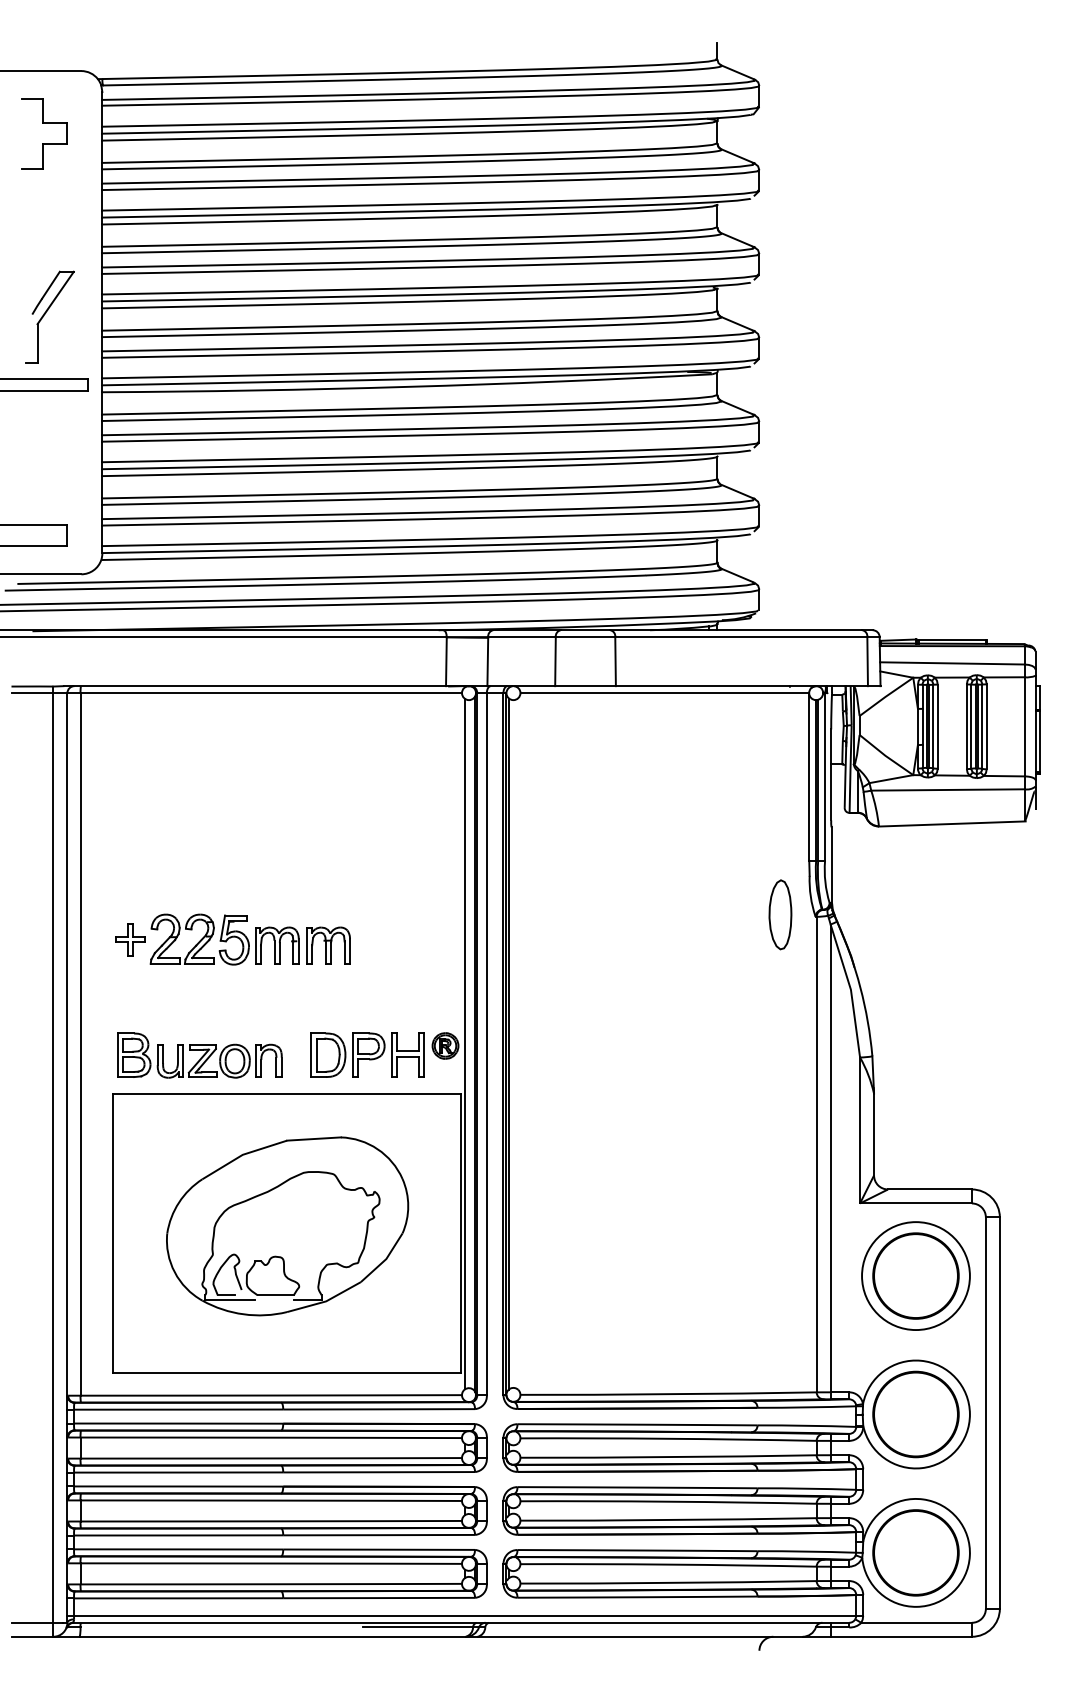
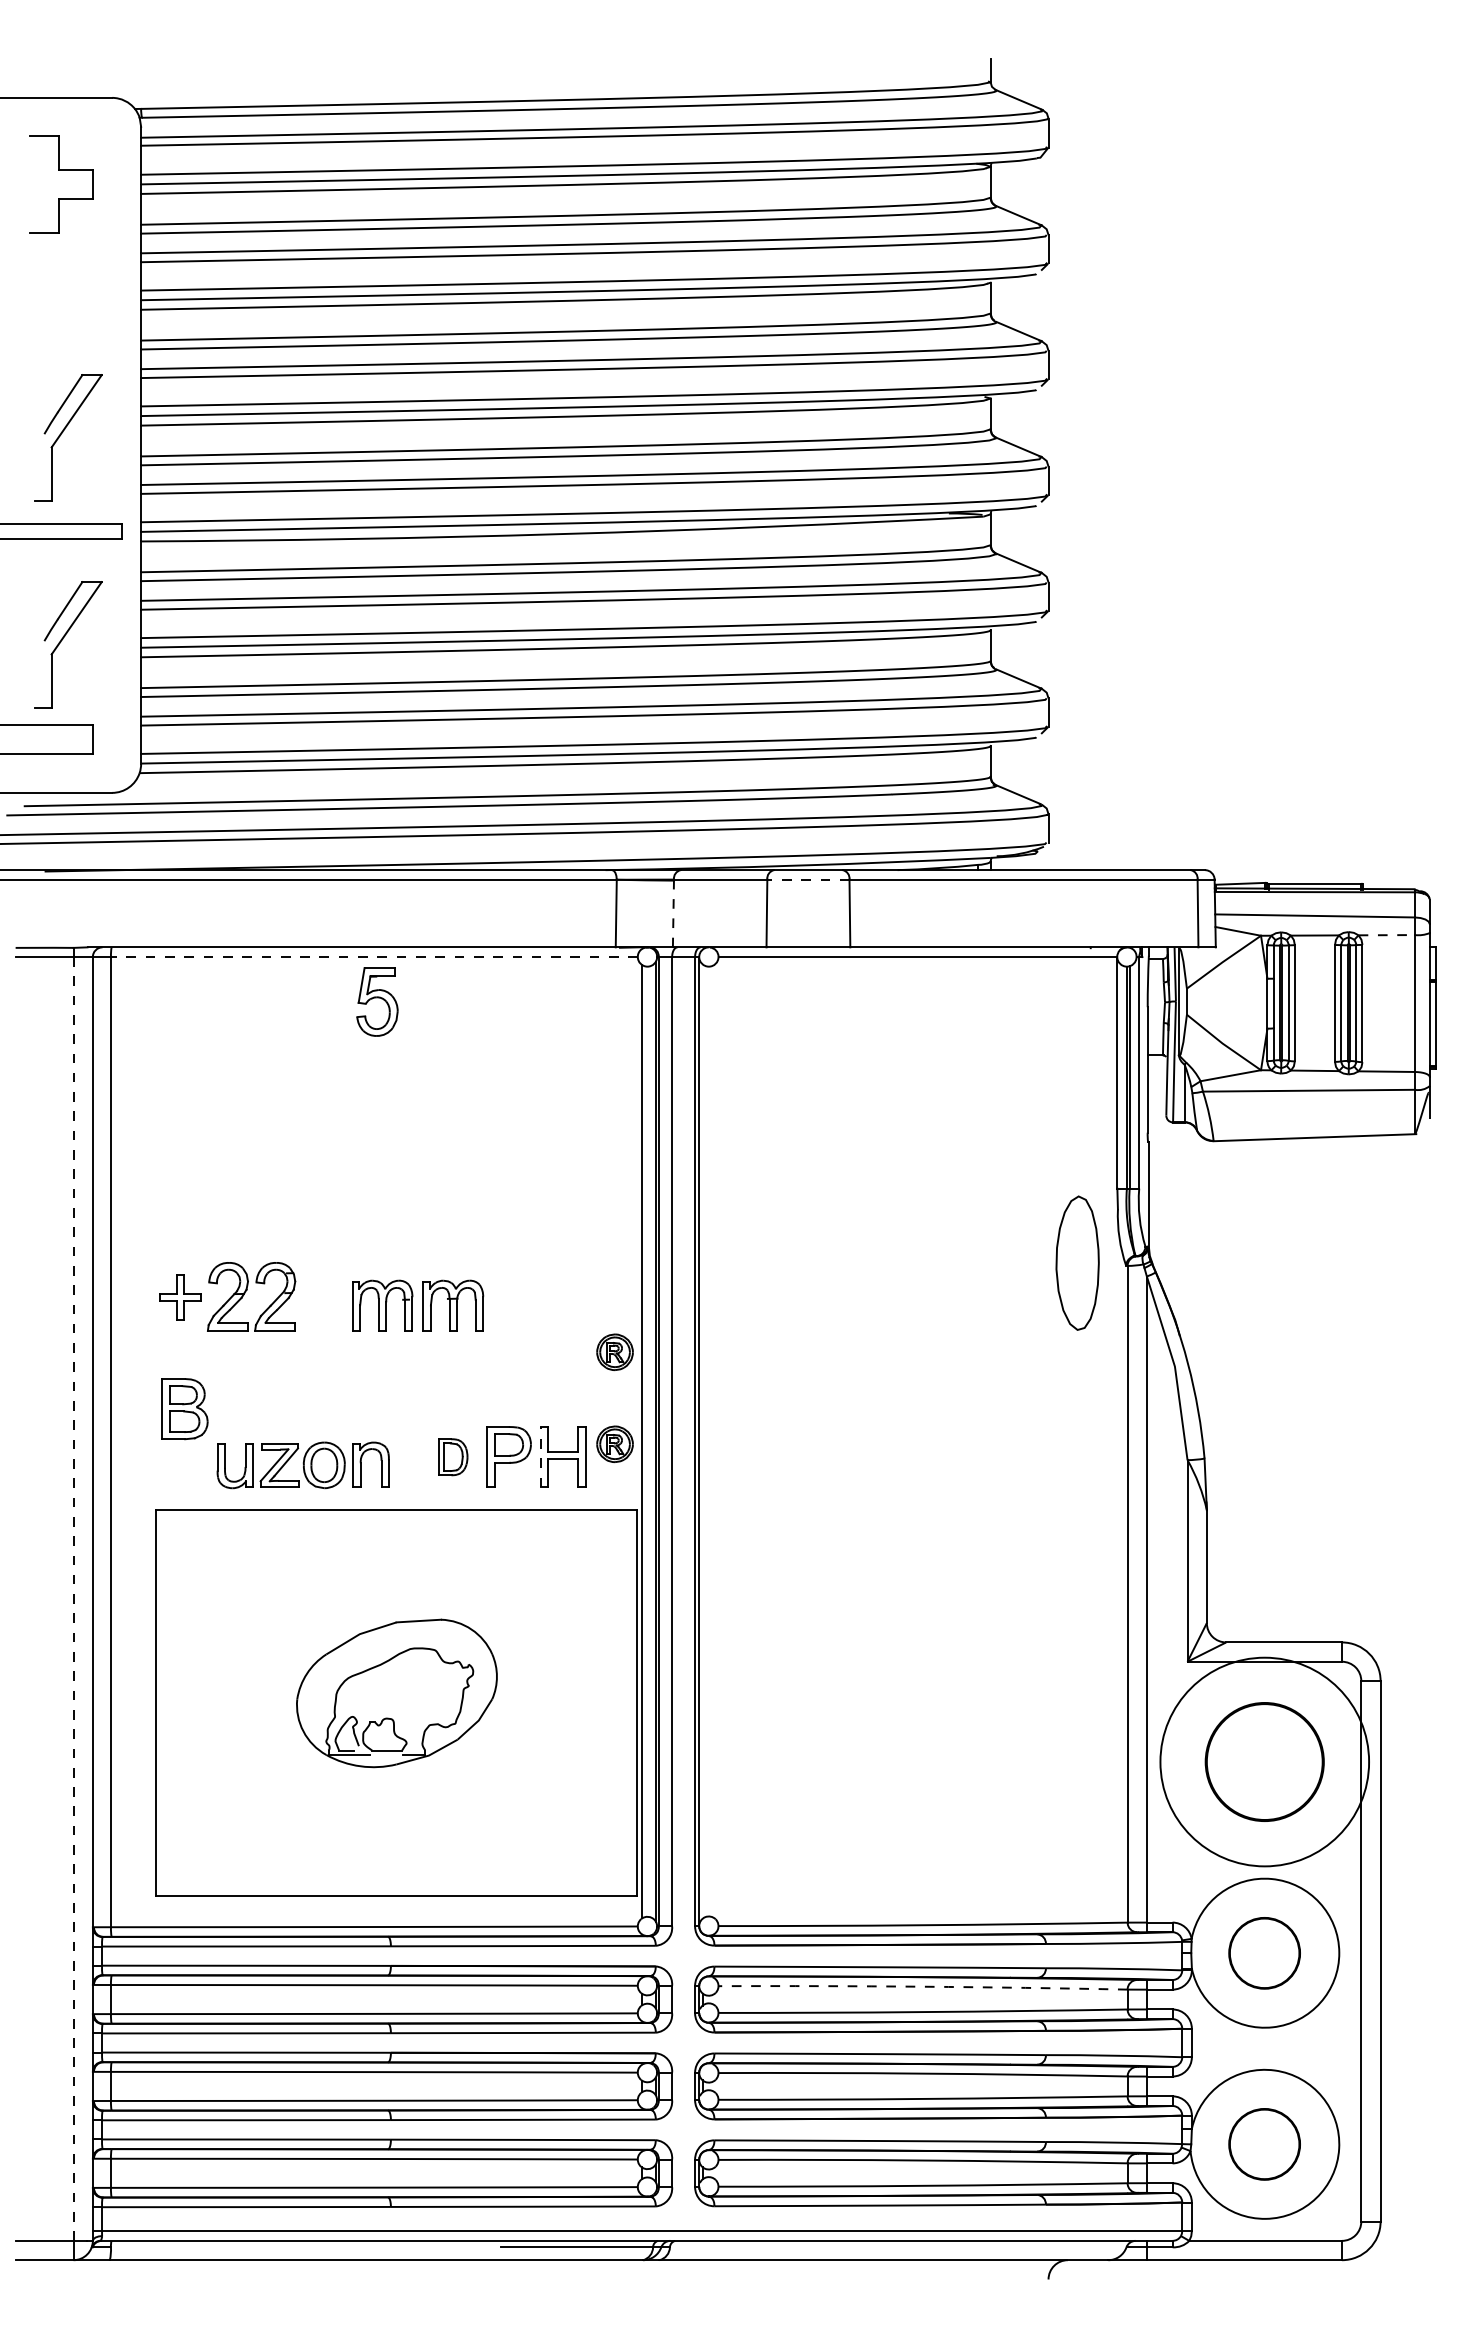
part: (46, 463) -> (63, 639), added
line: (584, 637) -> (807, 879), solid -> dashed
line: (487, 661) -> (673, 913), solid -> dashed
line: (1004, 677) -> (1387, 935), solid -> dashed
line: (271, 693) -> (374, 957), solid -> dashed
part: (780, 914) -> (1077, 1262), size x1.4
part: (234, 939) -> (377, 1001), moved
part: (445, 978) -> (614, 1351), added
line: (509, 1043) -> (703, 1441), removed
line: (391, 1054) -> (540, 1456), solid -> dashed
part: (133, 1055) -> (184, 1409), moved
part: (328, 1055) -> (453, 1457), size x0.6
line: (53, 1157) -> (73, 1598), solid -> dashed
part: (287, 1226) -> (396, 1693), size x0.6
circle: (915, 1275) -> (1264, 1761), size x1.4
part: (915, 1414) -> (1264, 1953), size x0.6
arc: (668, 1438) -> (923, 1986), solid -> dashed
circle: (915, 1553) -> (1264, 2144), size x0.6

